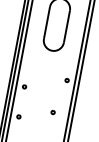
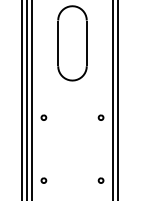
part: (24, 86) -> (43, 117), moved
part: (52, 112) -> (100, 180), moved

